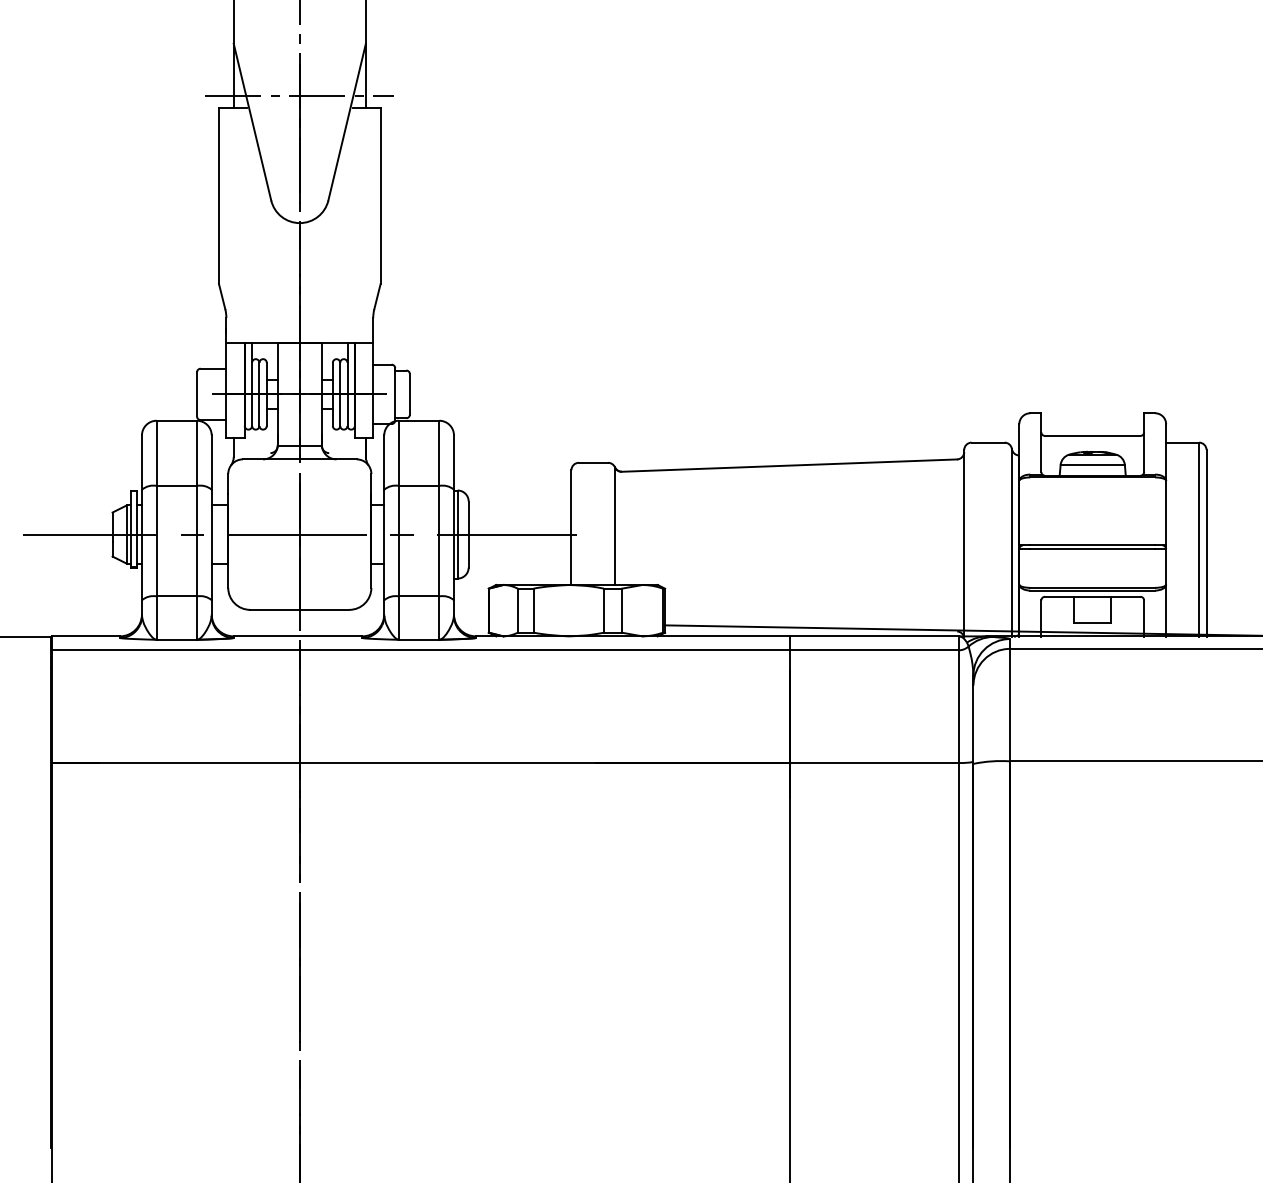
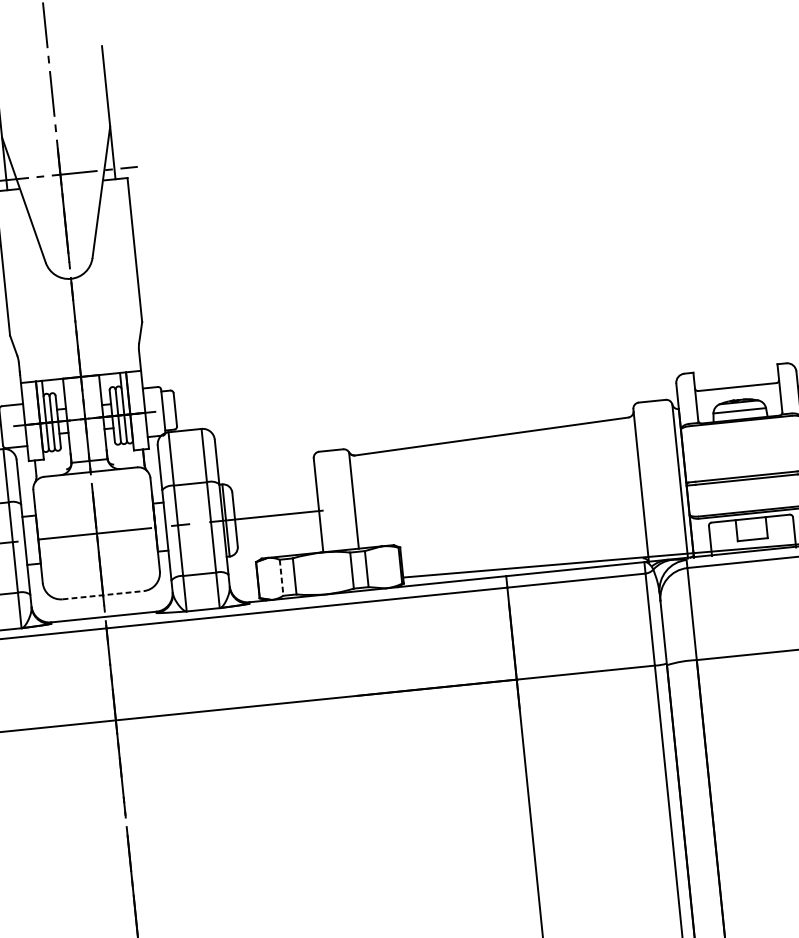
line: (299, 609) -> (102, 594), solid -> dashed
line: (517, 611) -> (281, 578), solid -> dashed

